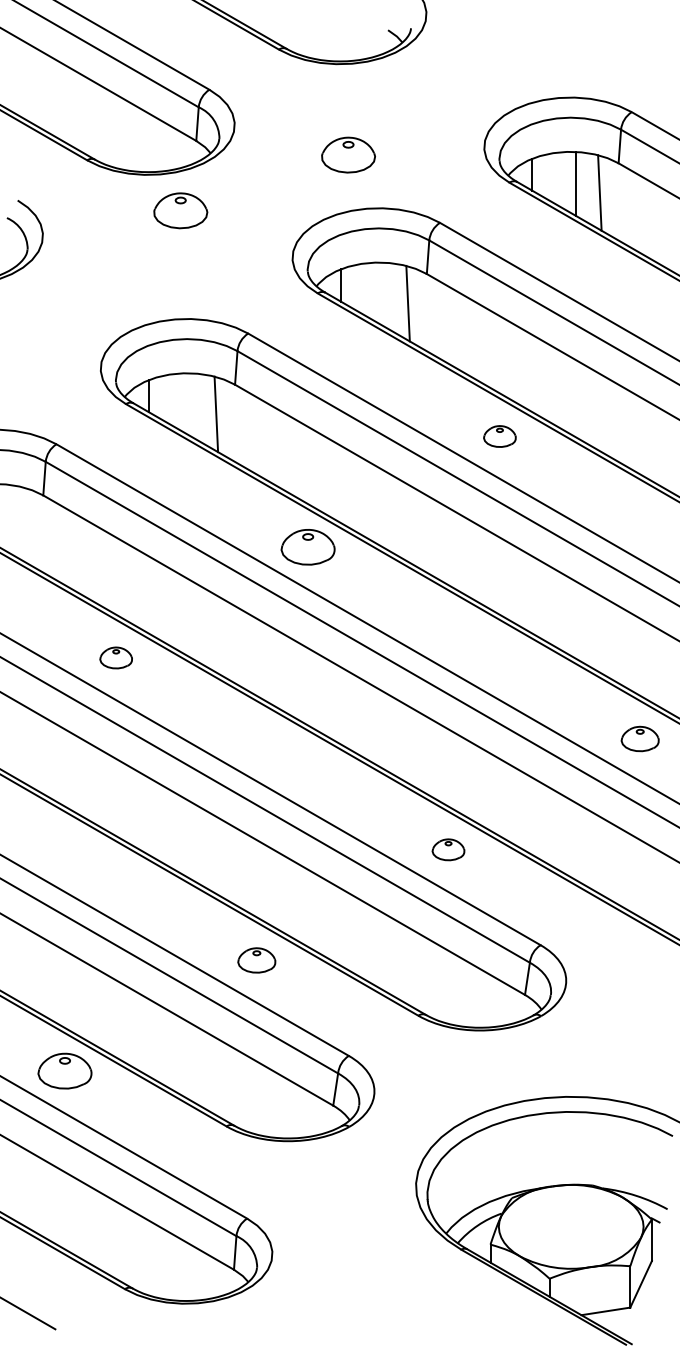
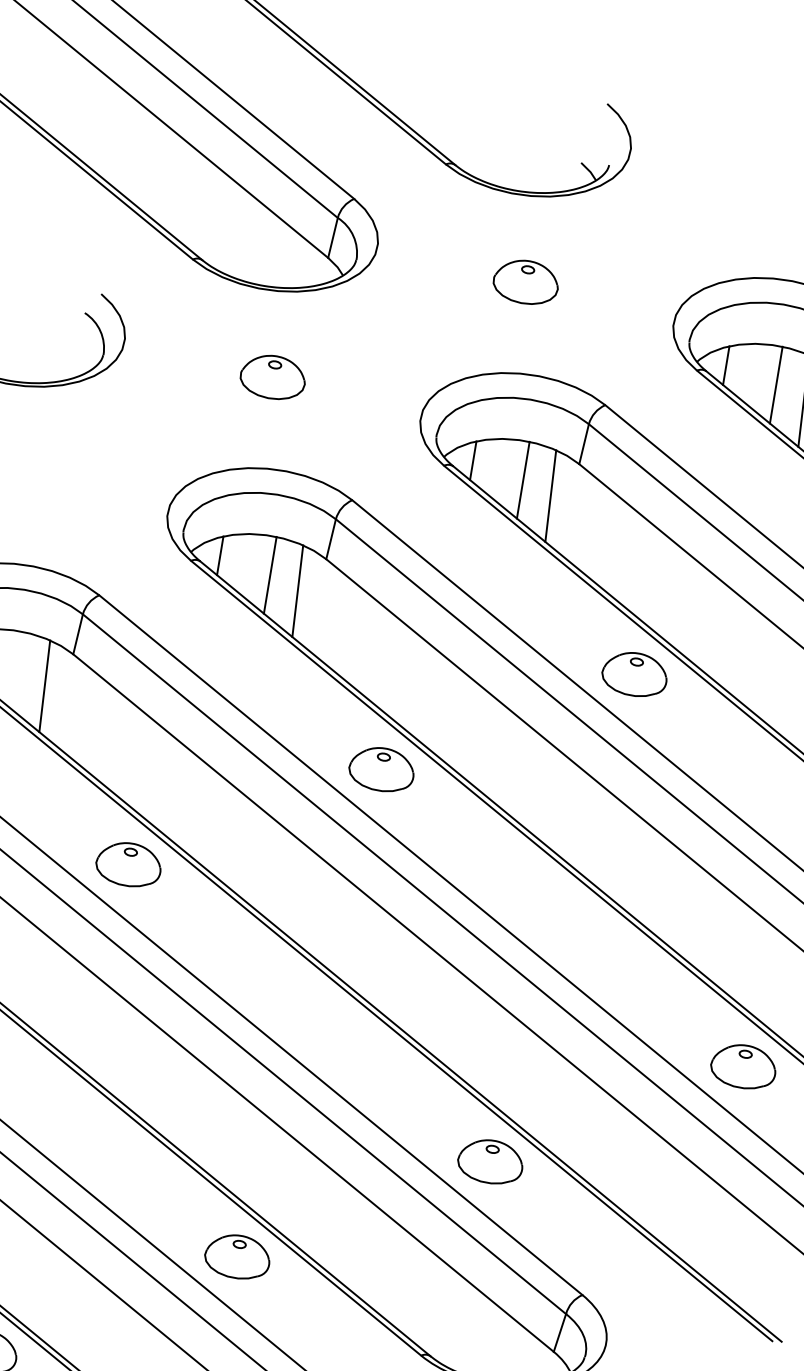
part: (348, 154) -> (526, 281), moved
part: (180, 210) -> (272, 376), moved
line: (383, 294) -> (523, 480), added
line: (191, 405) -> (269, 575), added
part: (499, 436) -> (634, 674), size x1.67
line: (24, 524) -> (44, 685), added
part: (115, 657) -> (127, 863), size x1.67
part: (639, 738) -> (742, 1065), size x1.43
part: (448, 849) -> (490, 1161), size x1.67
part: (256, 960) -> (237, 1256), size x1.43

